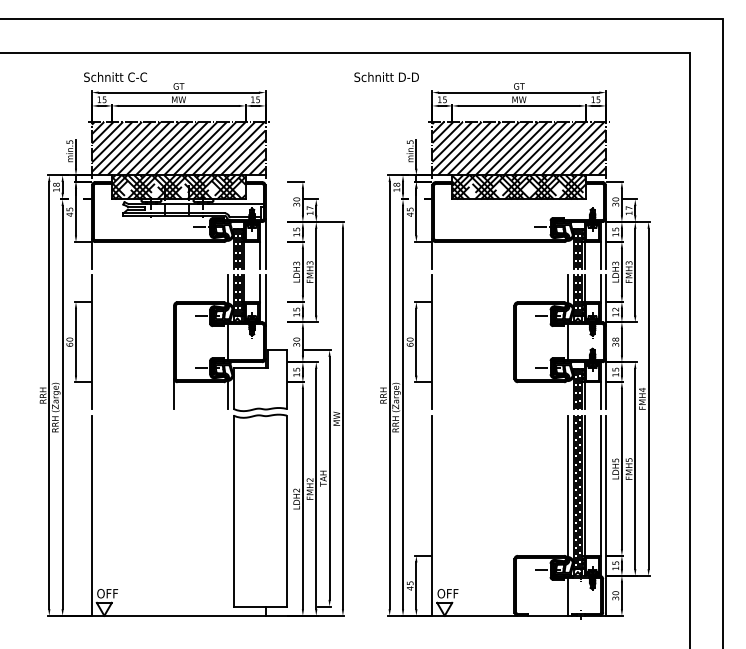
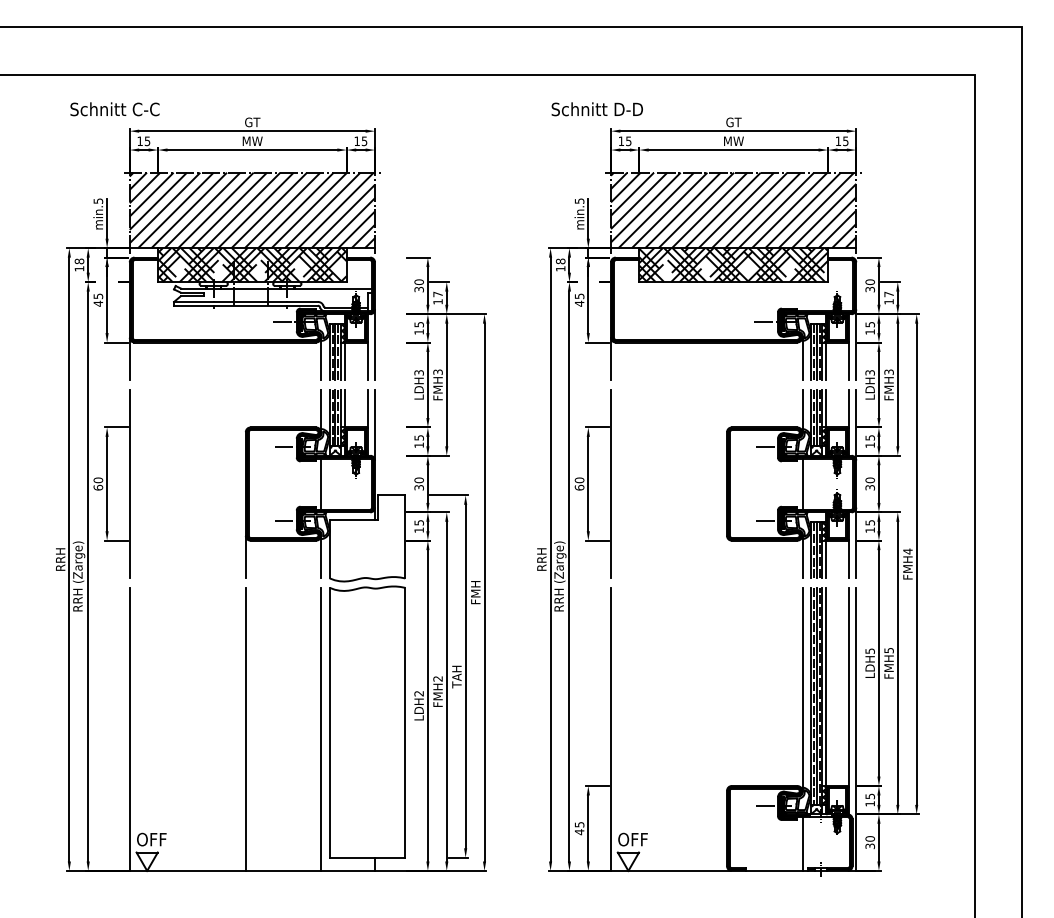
text: (115, 77) -> (114, 109), moved
text: (386, 77) -> (596, 109), moved
line: (227, 253) -> (321, 358), added
line: (567, 253) -> (802, 358), added
text: (615, 309) -> (870, 437), 12 -> 15
text: (615, 339) -> (869, 480), 38 -> 30
line: (567, 393) -> (802, 556), added
text: (336, 418) -> (475, 592), MW -> FMH
line: (173, 515) -> (245, 728), added
line: (227, 515) -> (321, 728), added

